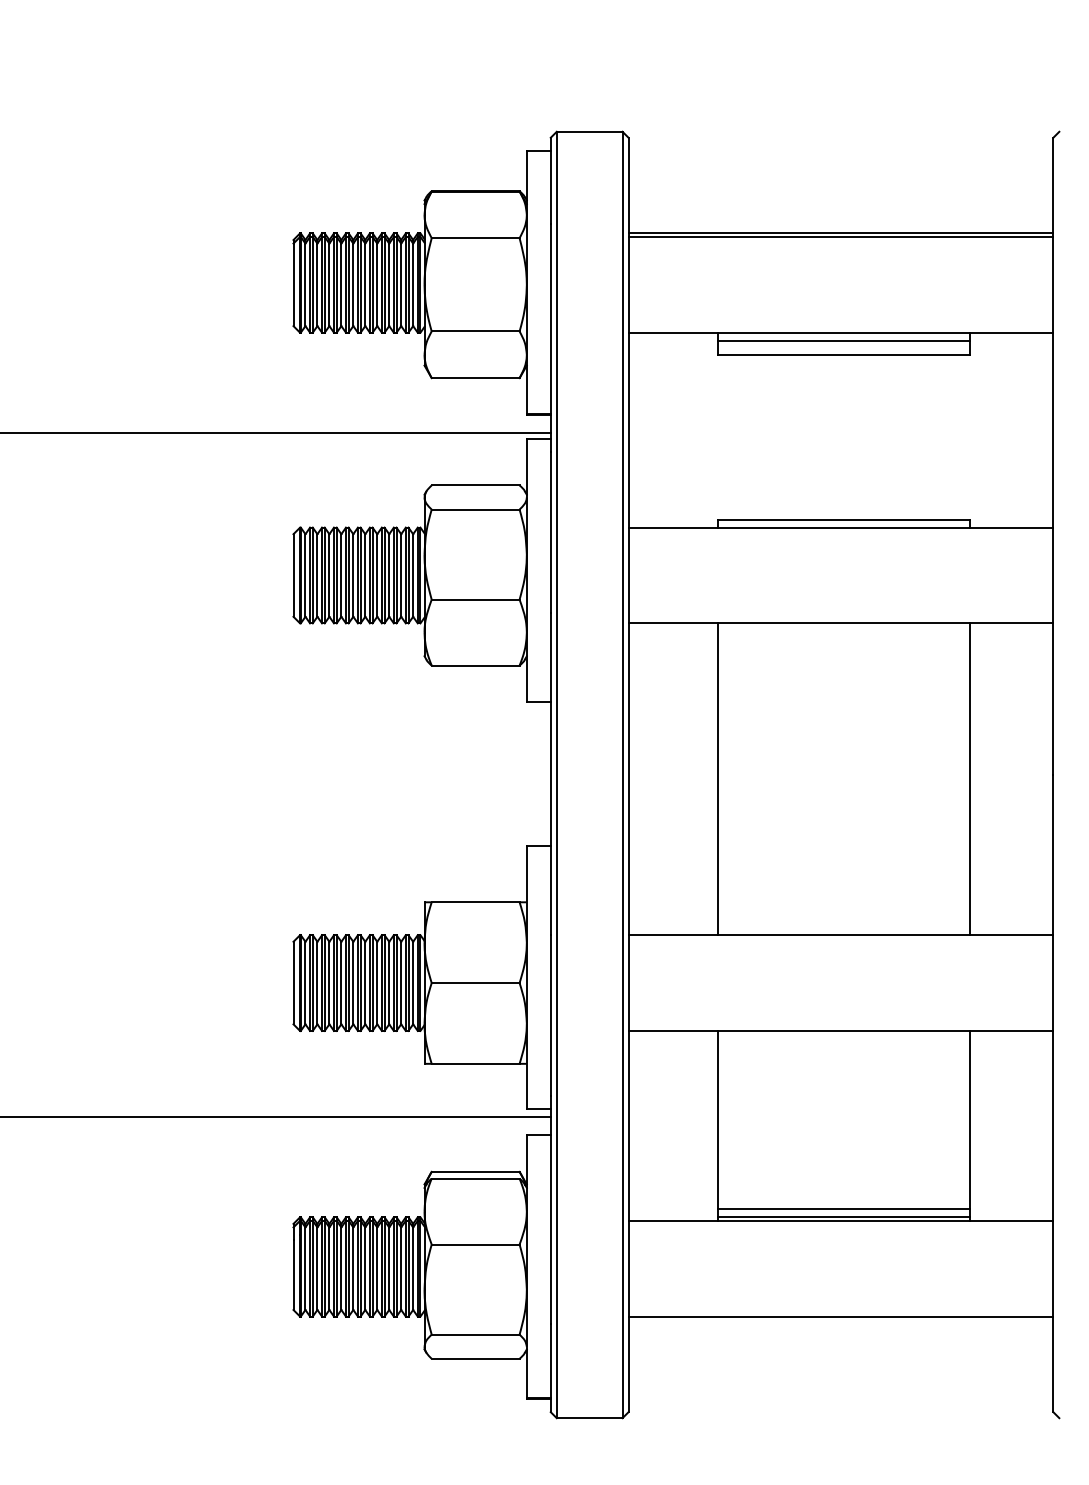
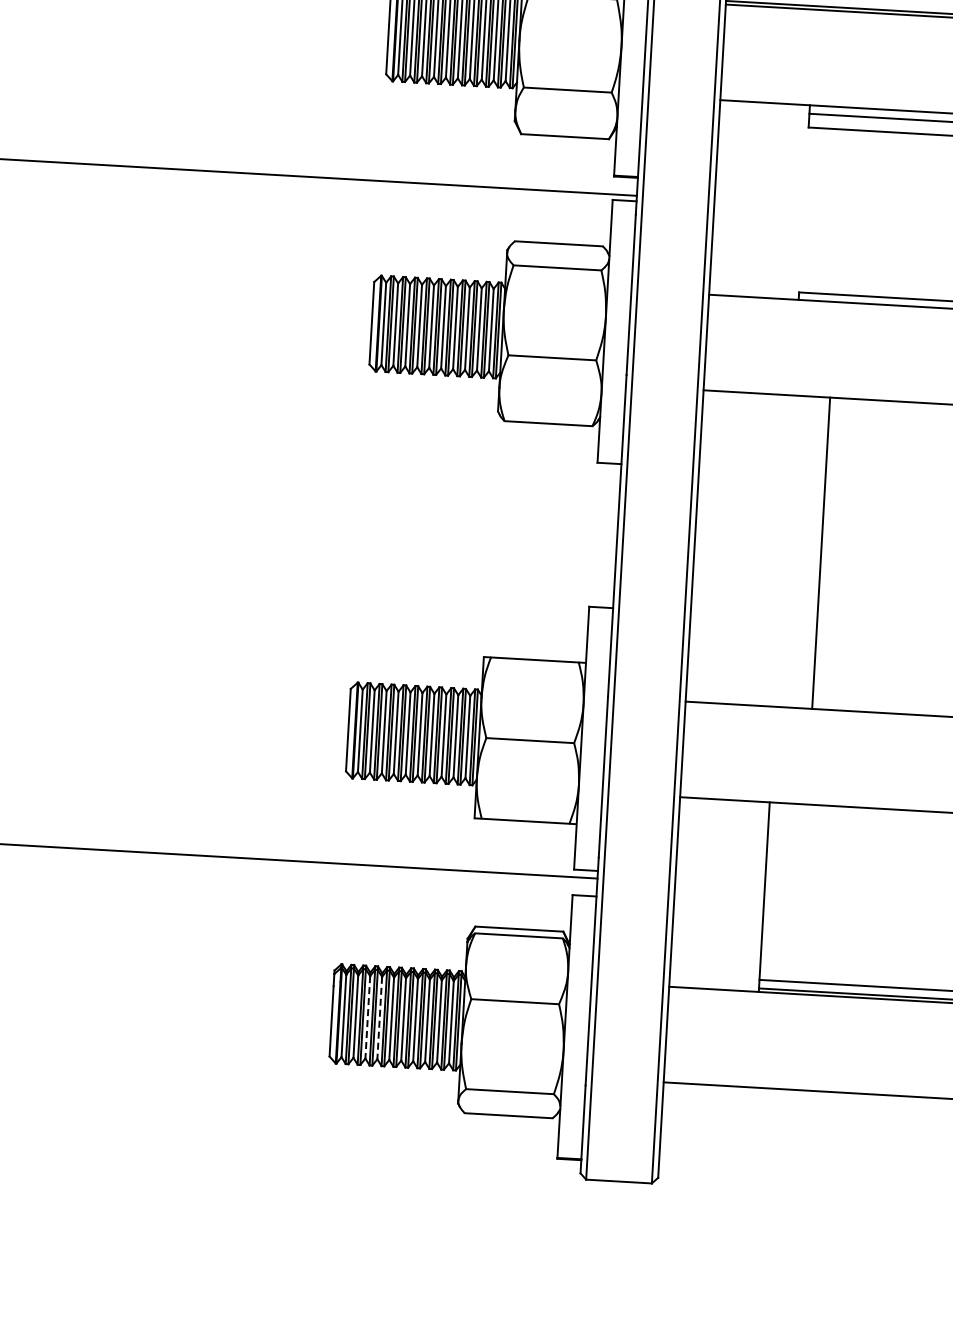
line: (718, 779) -> (821, 553), moved
line: (329, 1269) -> (367, 1018), solid -> dashed
line: (341, 1269) -> (379, 1018), solid -> dashed

